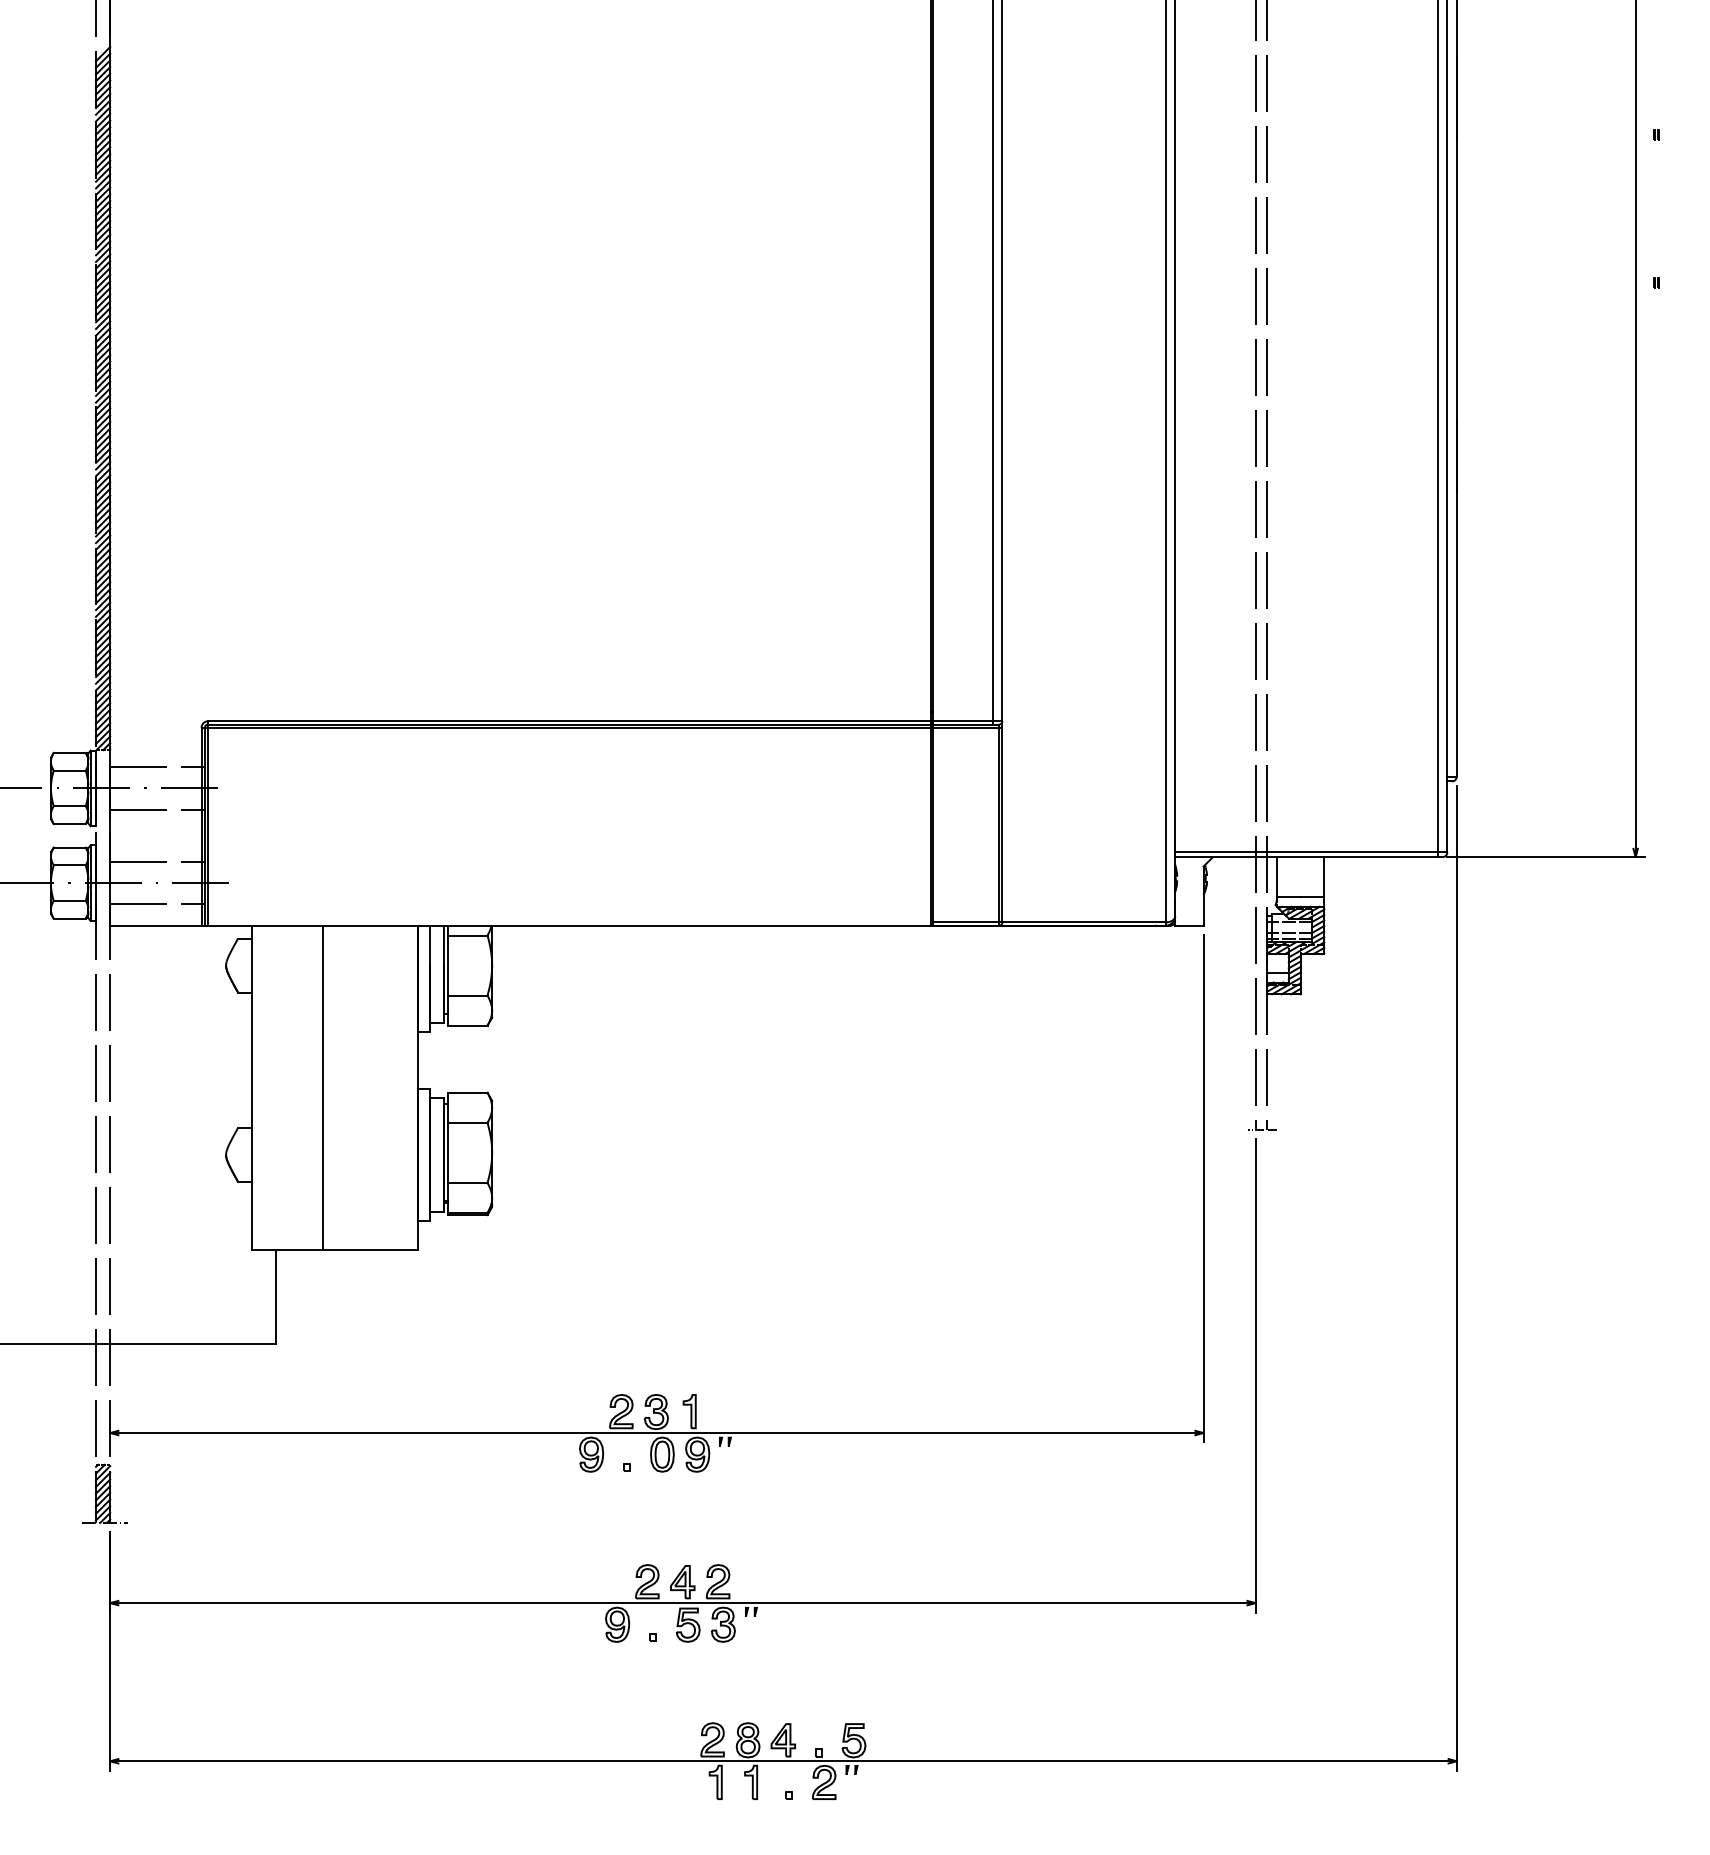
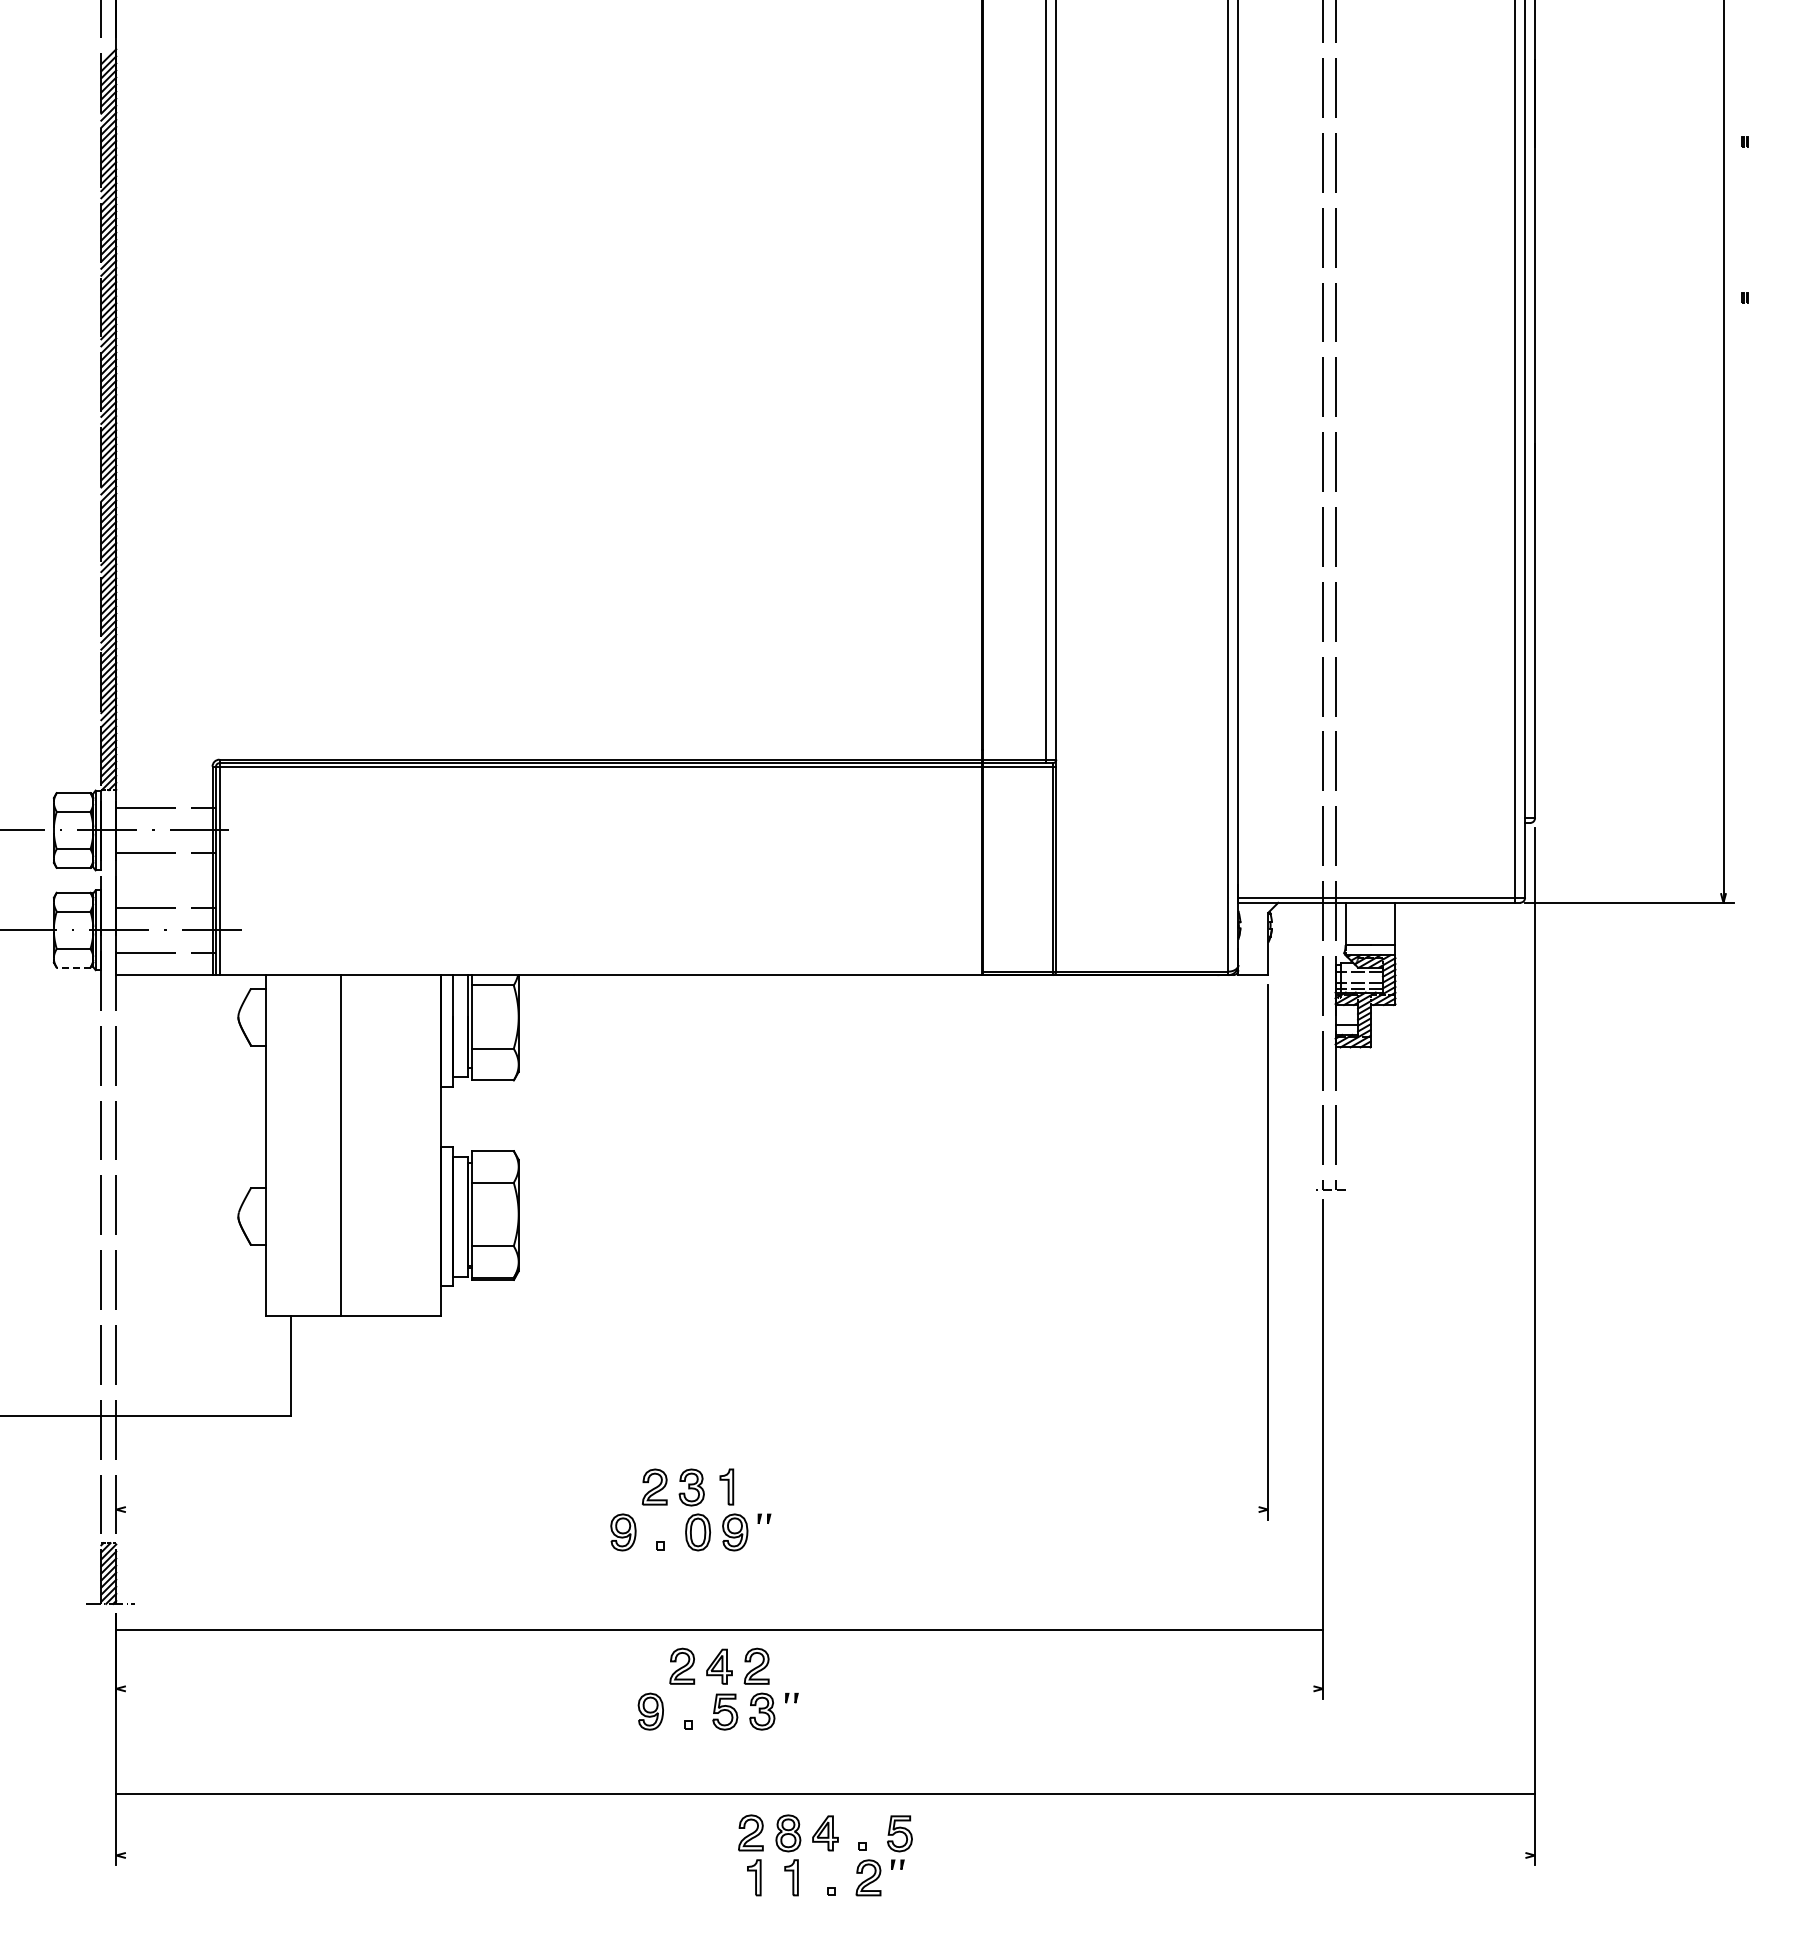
line: (69, 918) -> (73, 967), solid -> dashed
line: (657, 1432) -> (692, 1509), removed
line: (682, 1602) -> (719, 1629), moved
line: (783, 1761) -> (825, 1794), moved

